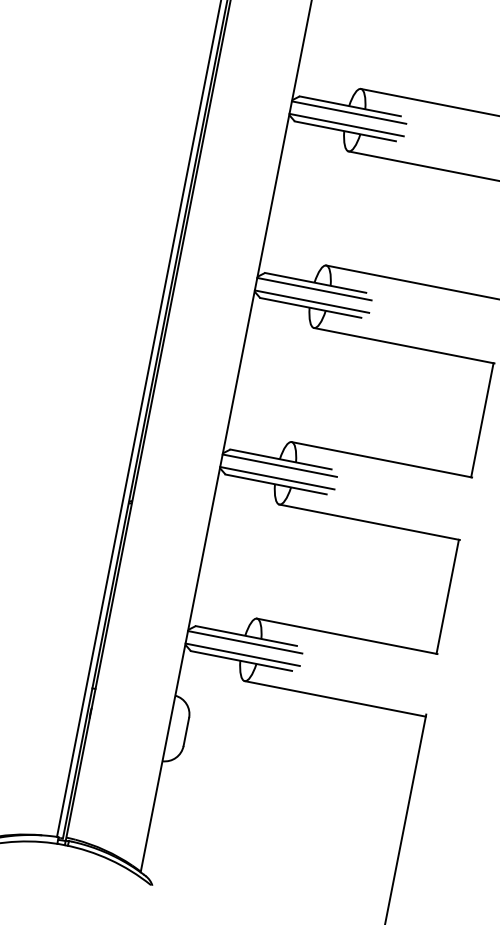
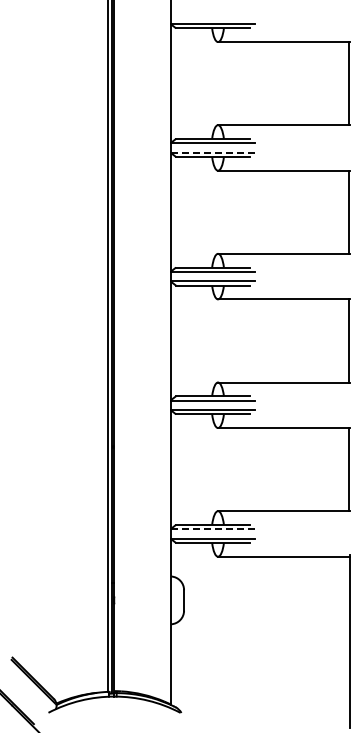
line: (347, 125) -> (213, 152), solid -> dashed
line: (245, 642) -> (213, 529), solid -> dashed

